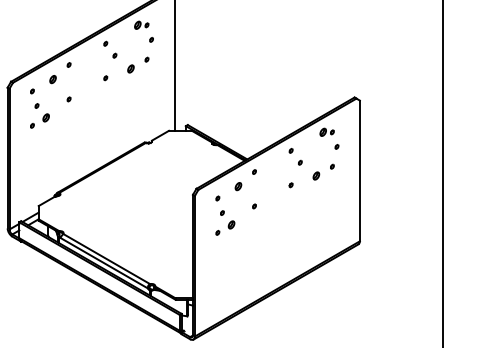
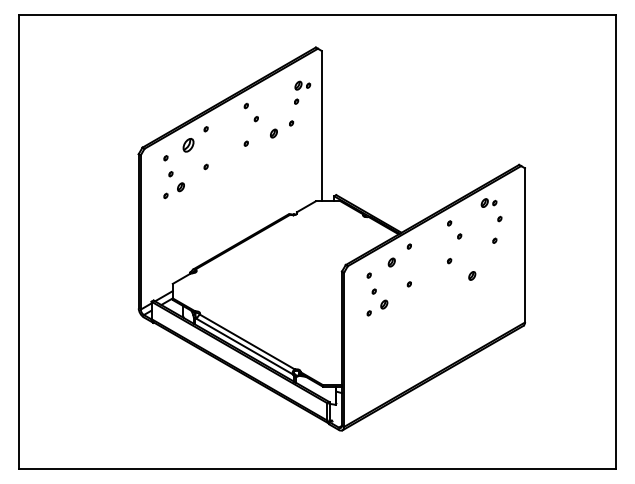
part: (141, 25) -> (302, 85), moved
part: (53, 78) -> (188, 144), size x1.6
part: (316, 175) -> (472, 275), moved

